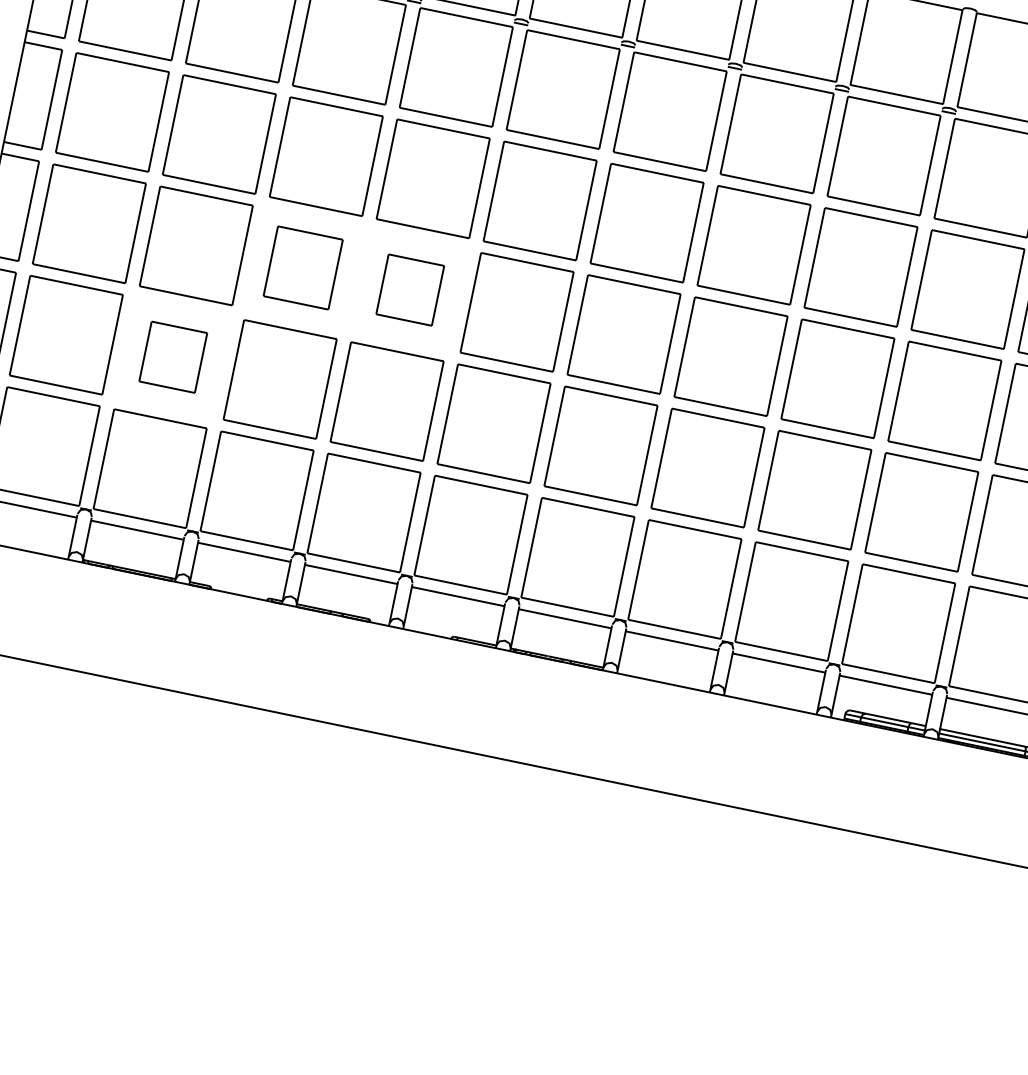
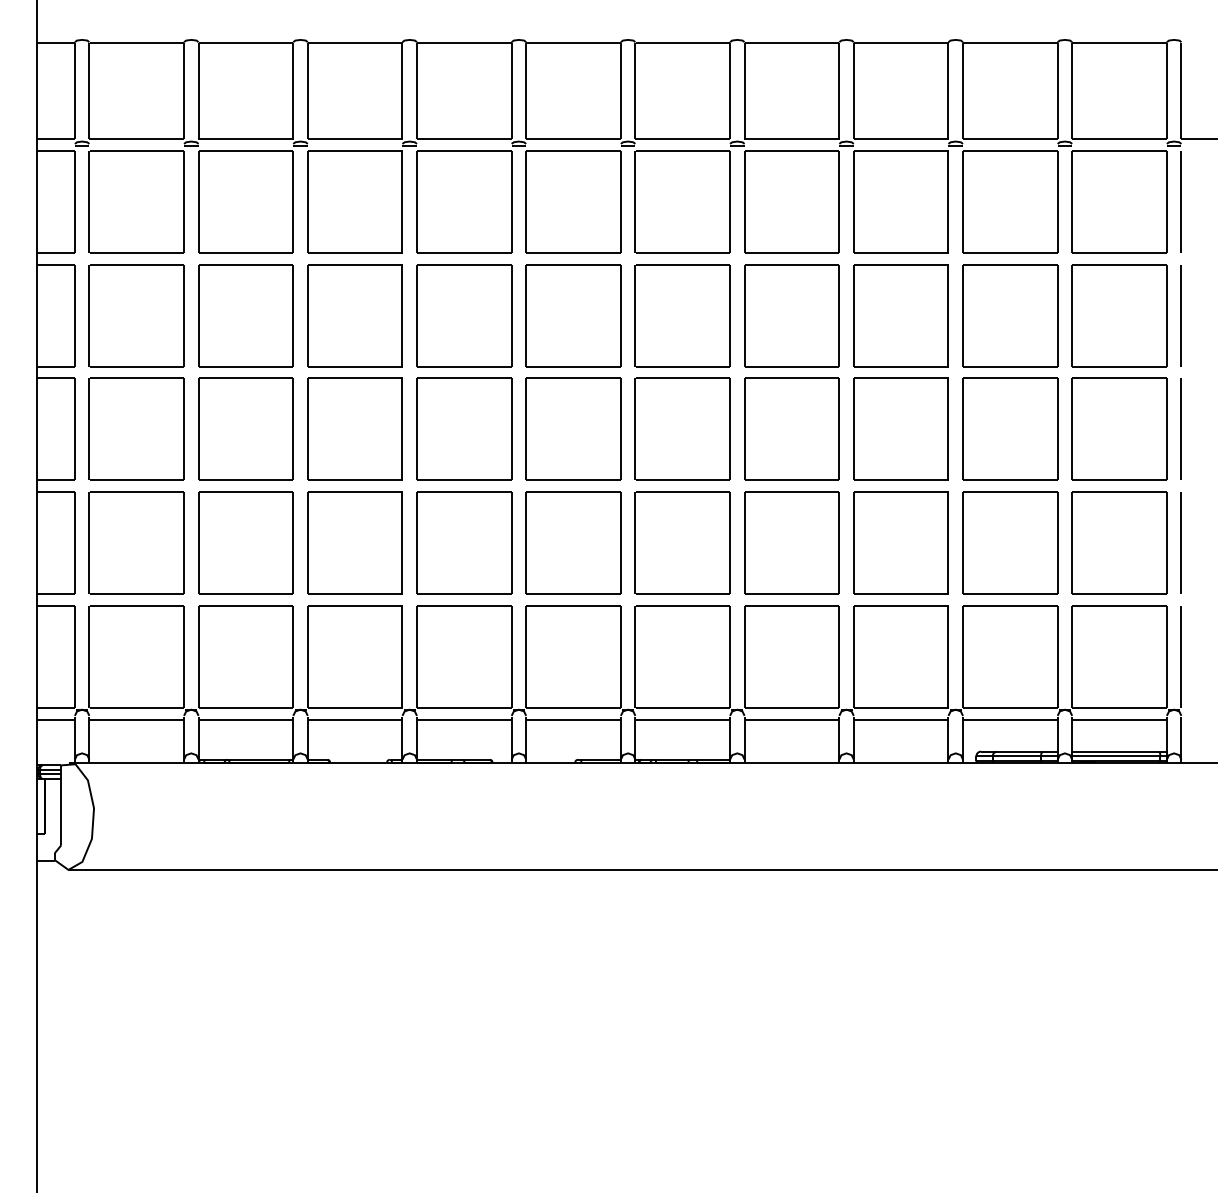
part: (302, 267) -> (354, 428), size x1.43
part: (410, 289) -> (464, 428), size x1.67
part: (172, 356) -> (245, 542), size x1.67

